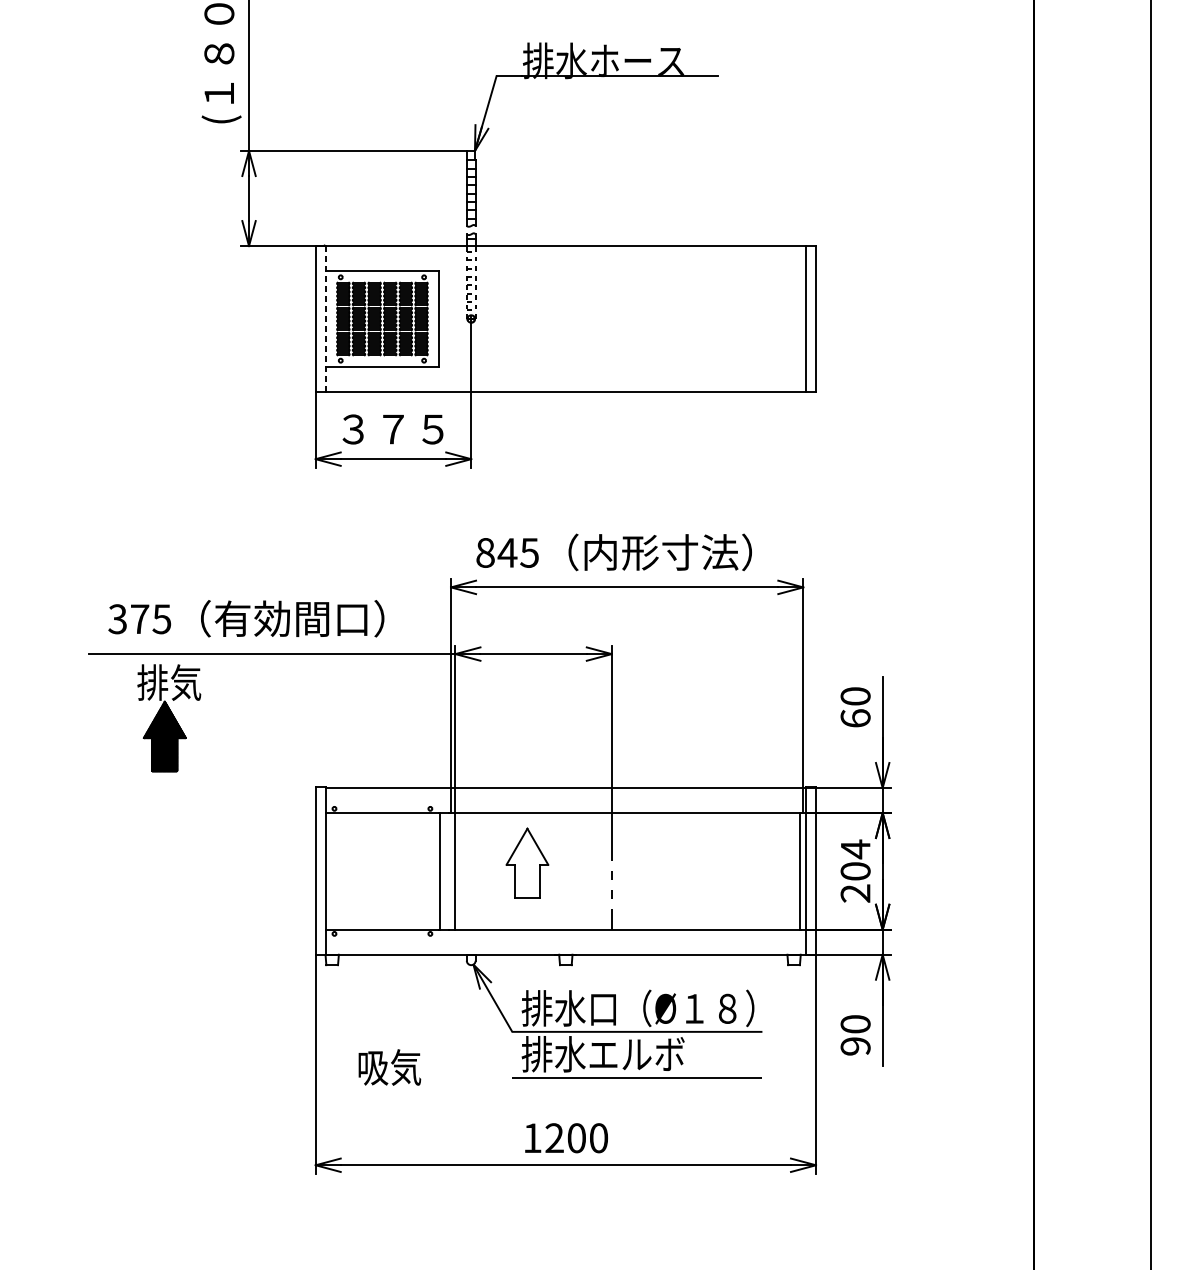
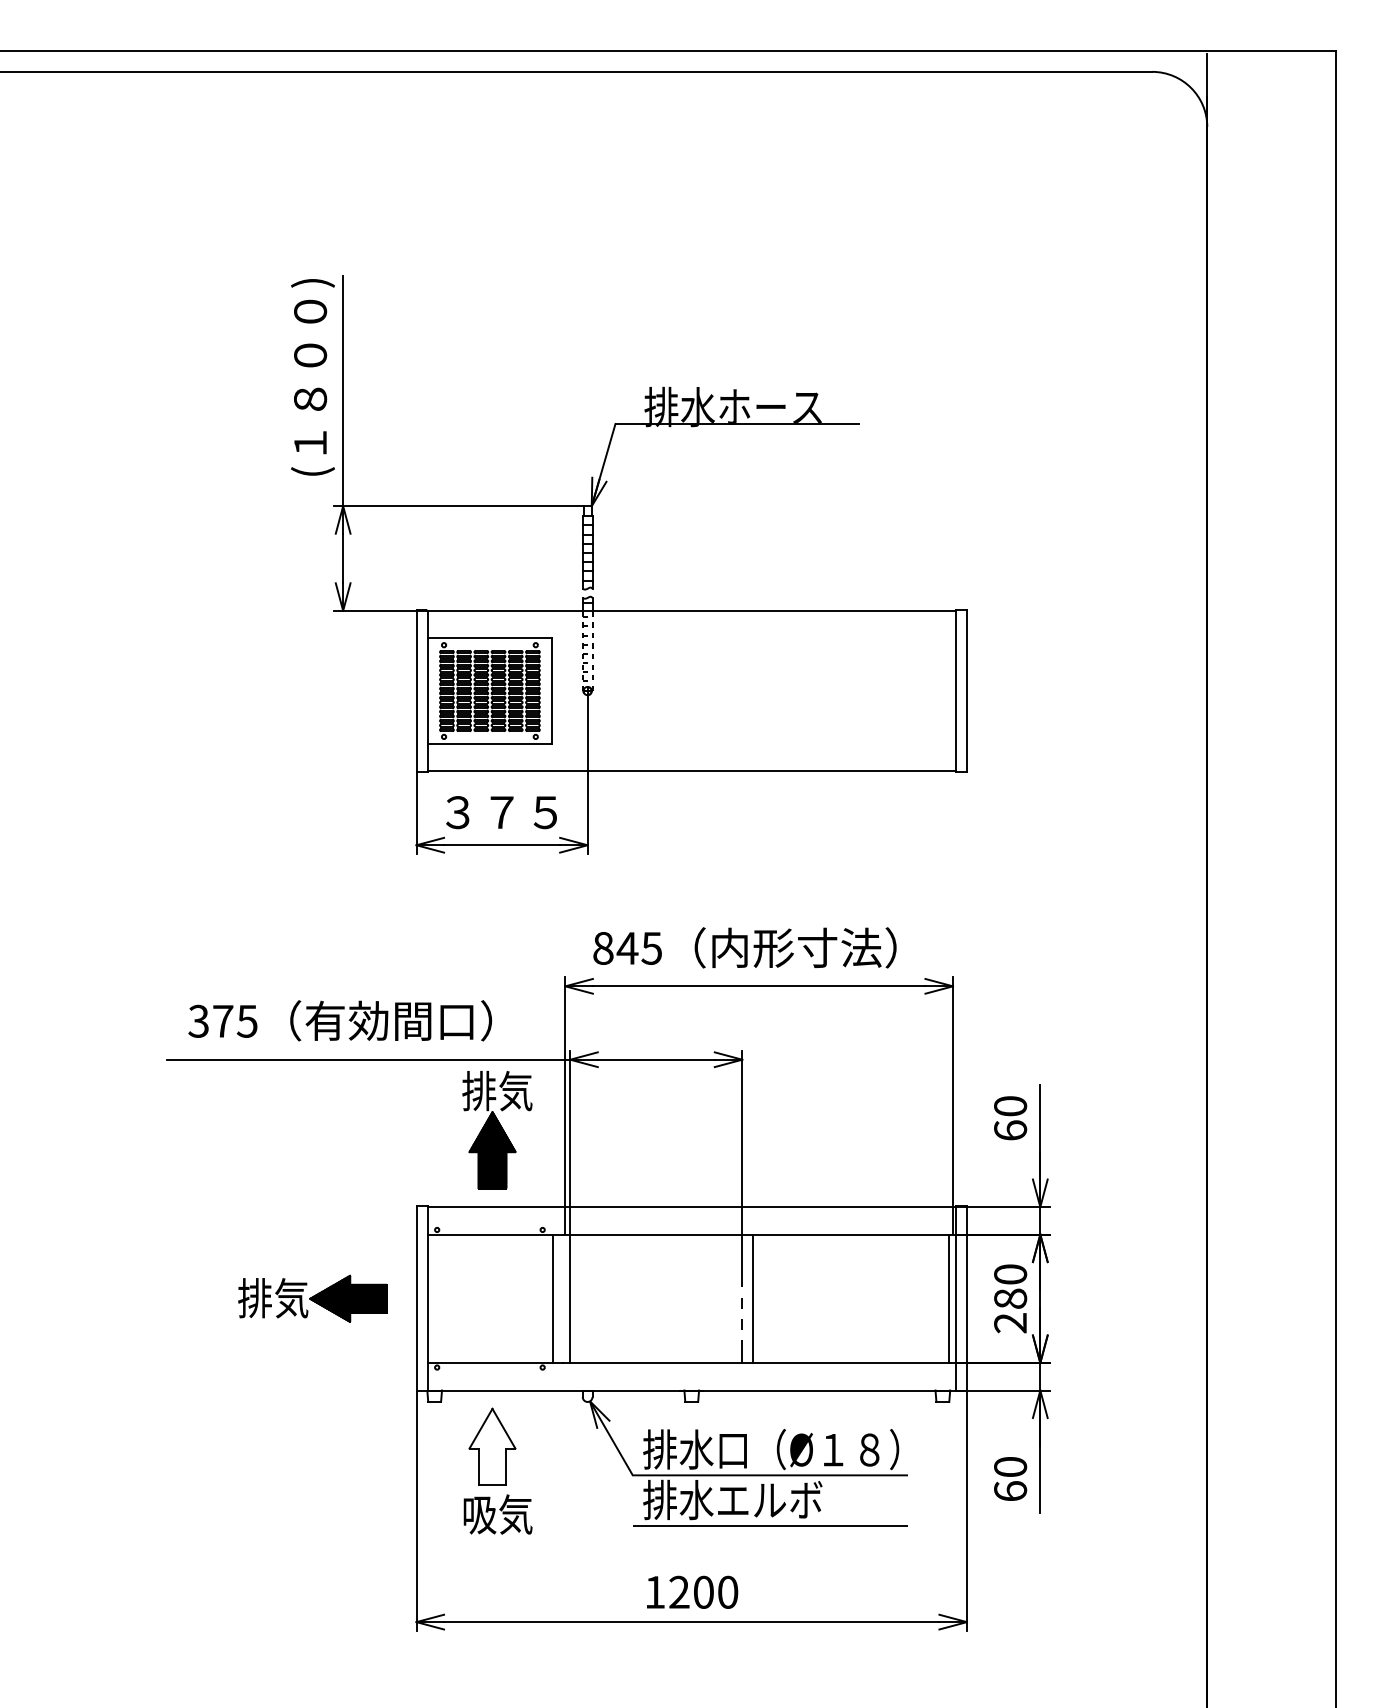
line: (325, 318) -> (427, 690), dashed -> solid
part: (169, 718) -> (497, 1130), moved
text: (855, 859) -> (1010, 1285), 204 -> 280
part: (527, 862) -> (492, 1446), moved
part: (221, 871) -> (312, 1298), added
line: (621, 871) -> (752, 1298), added
text: (855, 1046) -> (1010, 1491), 90 -> 60

